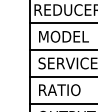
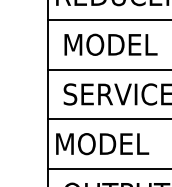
text: (59, 90) -> (102, 144), RATIO -> MODEL

